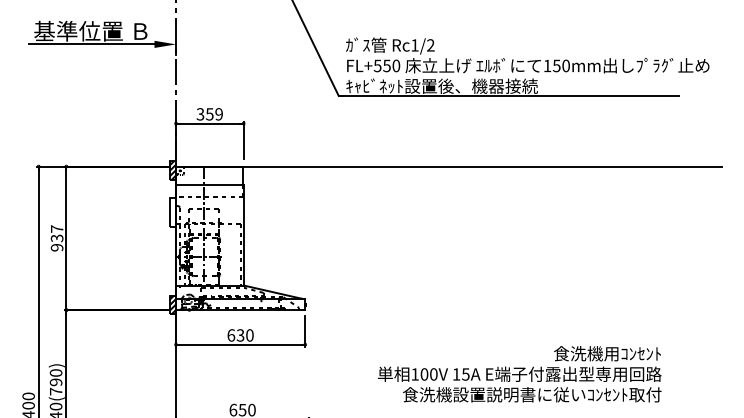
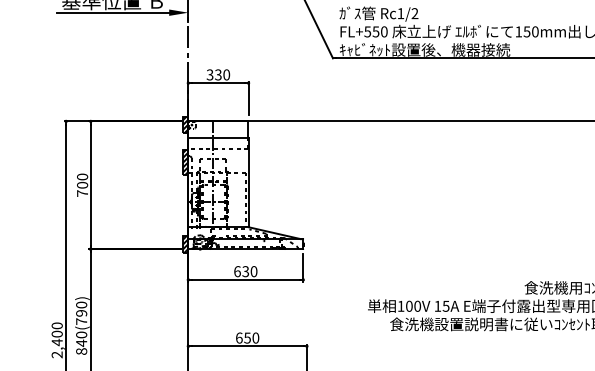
text: (214, 114) -> (222, 75), 359 -> 330
hatch: (172, 212) -> (185, 162), added
text: (56, 238) -> (81, 185), 937 -> 700

